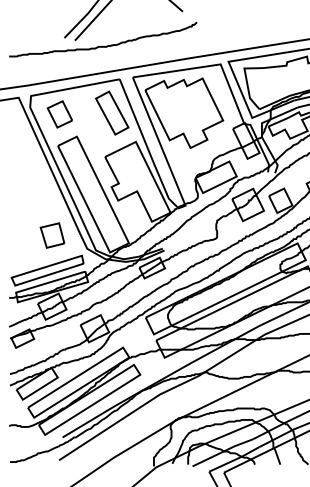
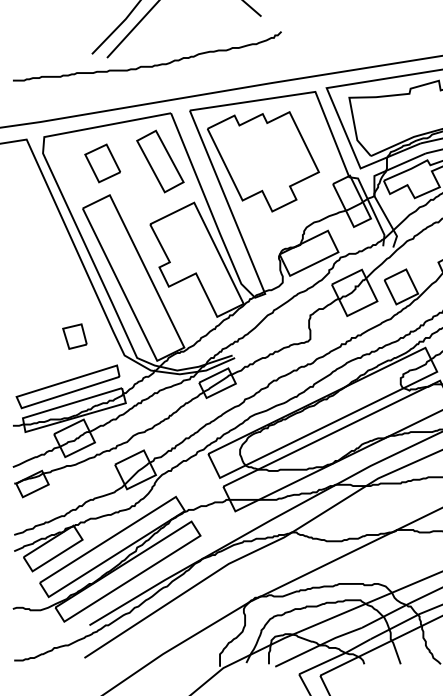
part: (59, 114) -> (102, 163), moved
part: (52, 235) -> (74, 336), size x0.7

